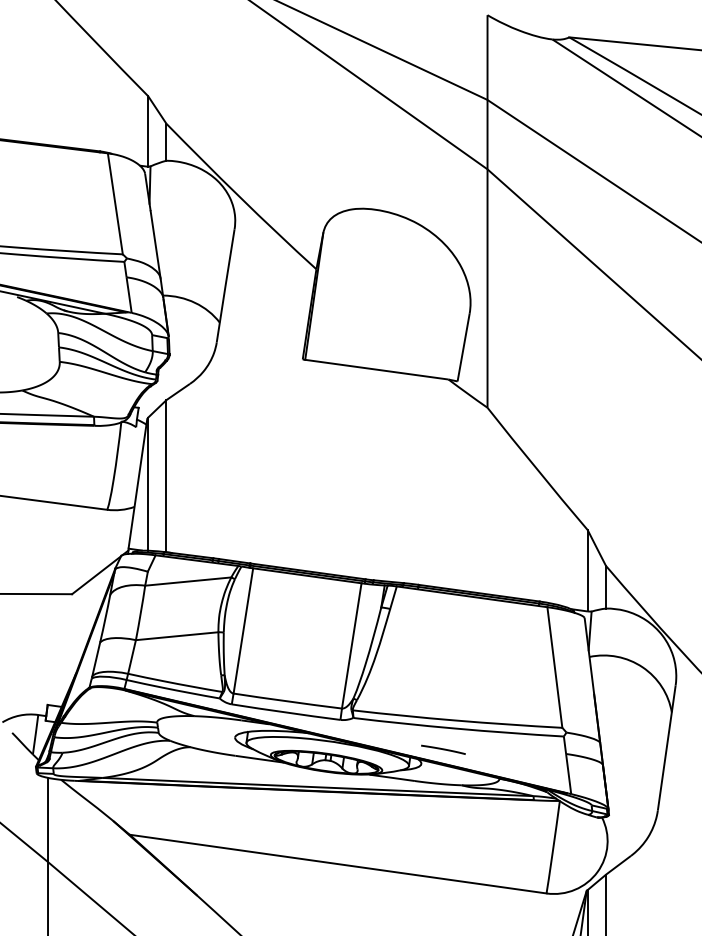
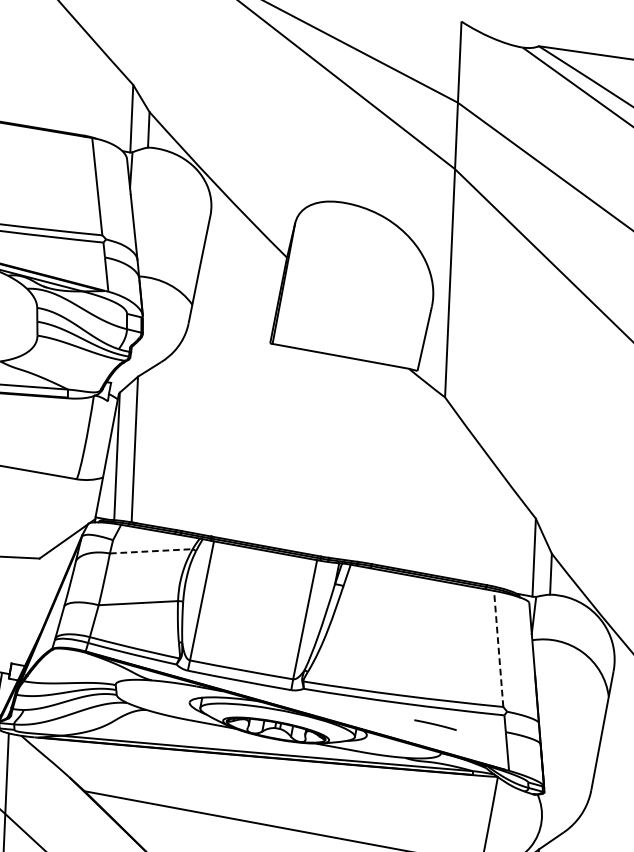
line: (188, 581) -> (151, 551), solid -> dashed
line: (554, 667) -> (498, 648), solid -> dashed
line: (443, 749) -> (435, 724), moved

